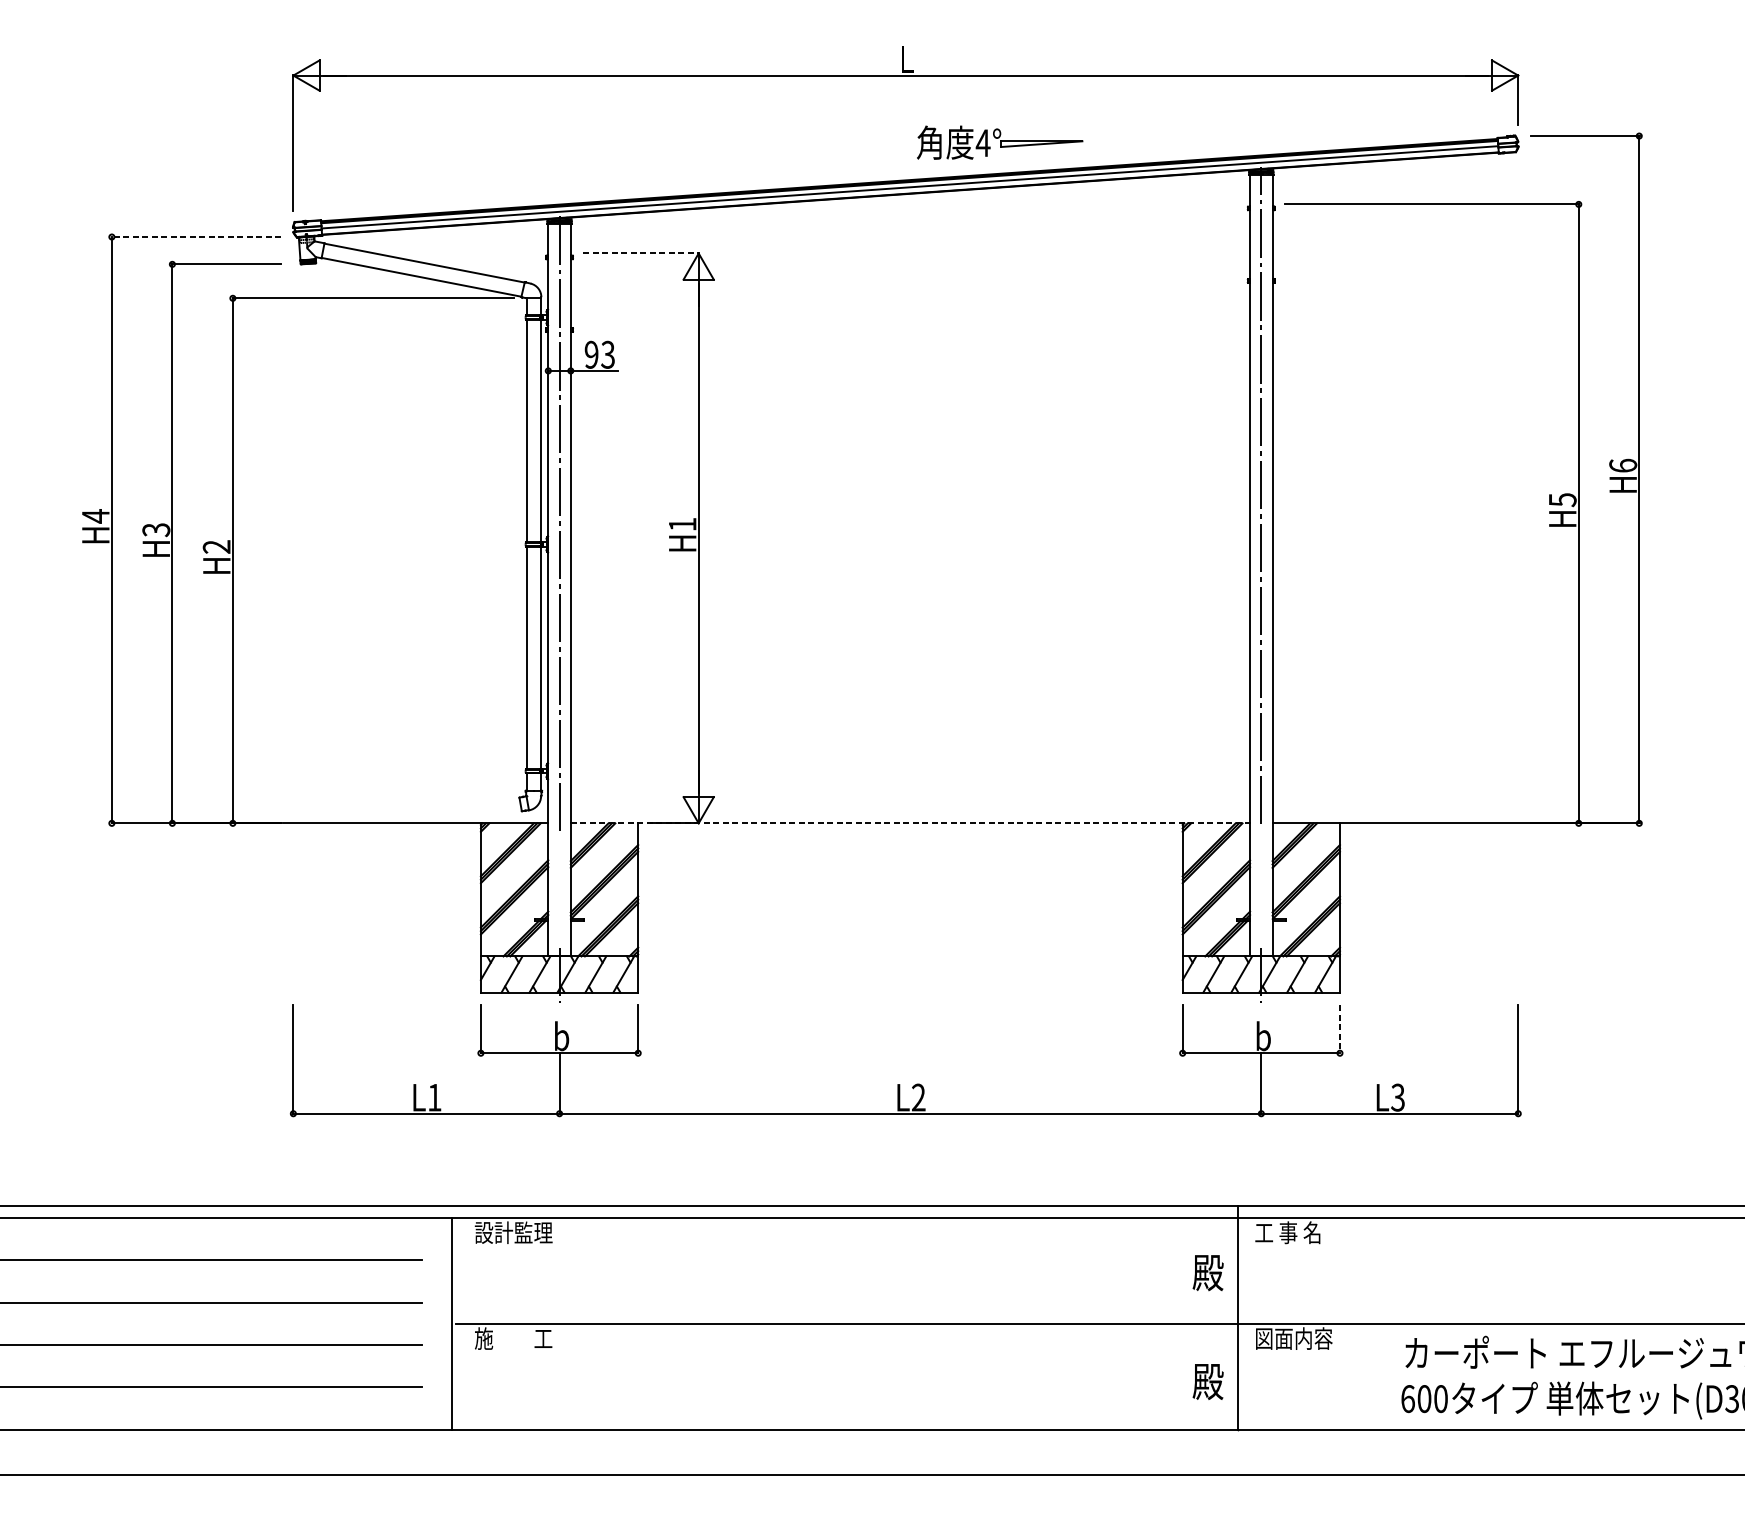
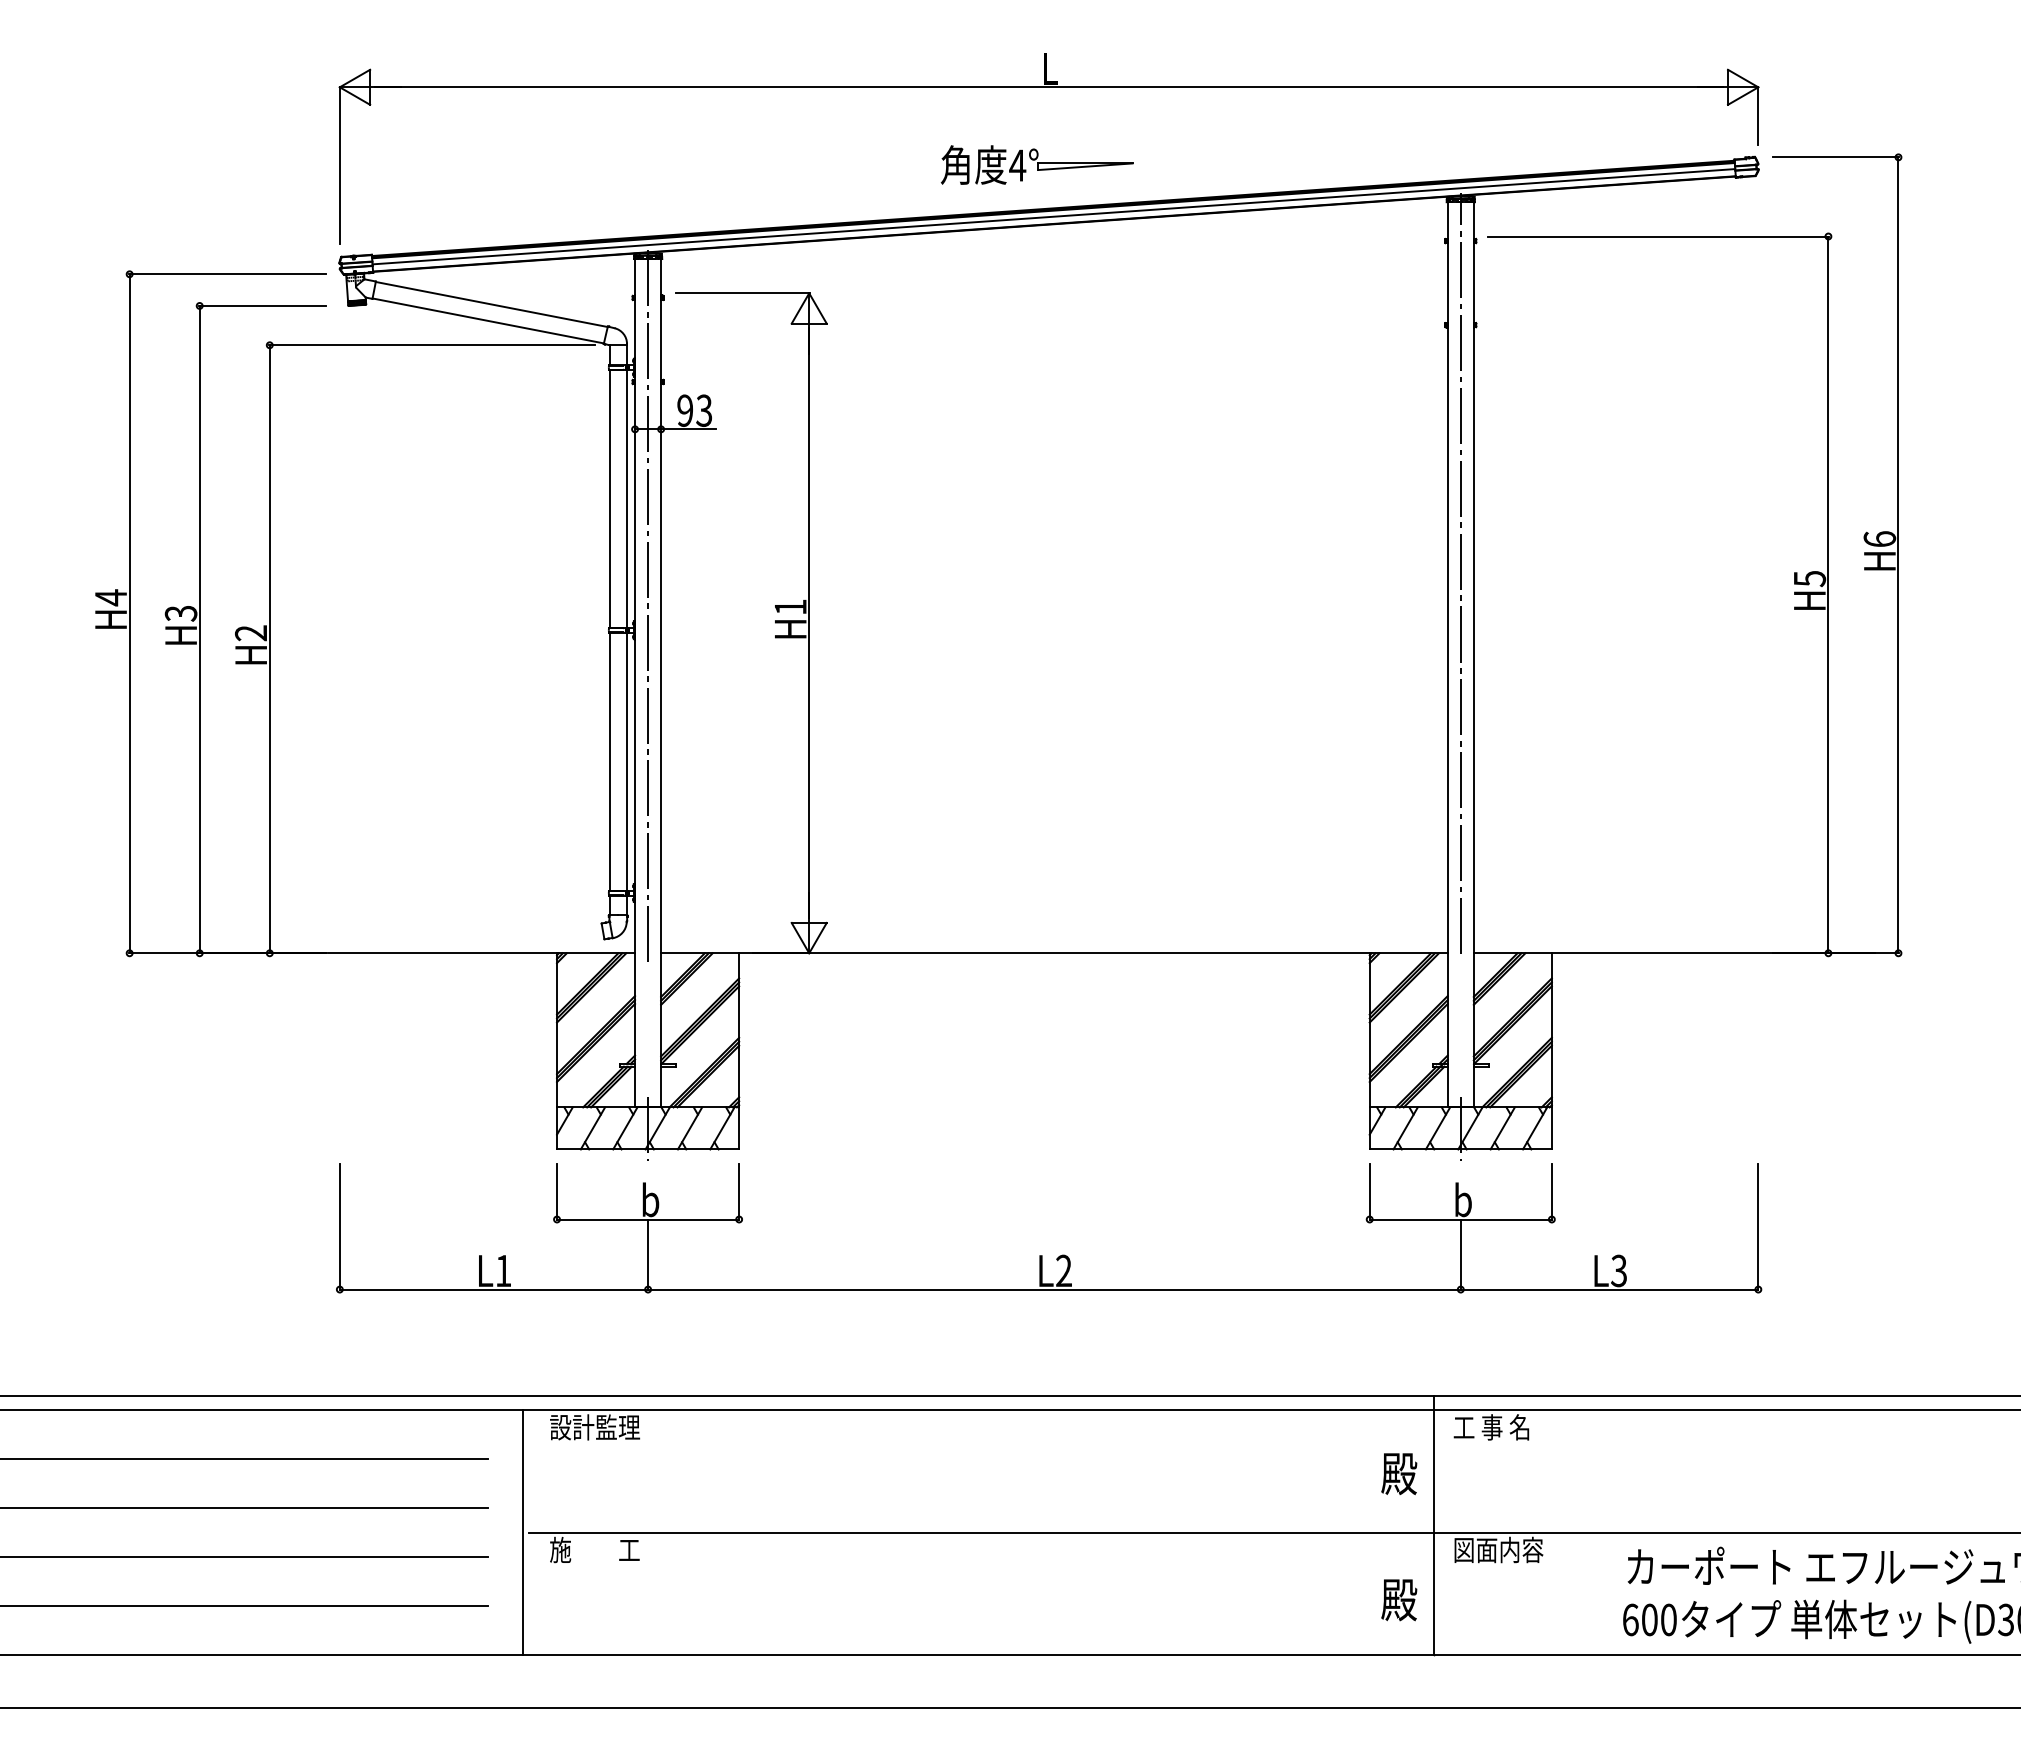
part: (1000, 142) -> (1037, 164), moved
line: (195, 237) -> (226, 274), dashed -> solid
line: (641, 253) -> (742, 293), dashed -> solid
line: (910, 823) -> (1054, 953), dashed -> solid
line: (1339, 1029) -> (1551, 1192), dashed -> solid

